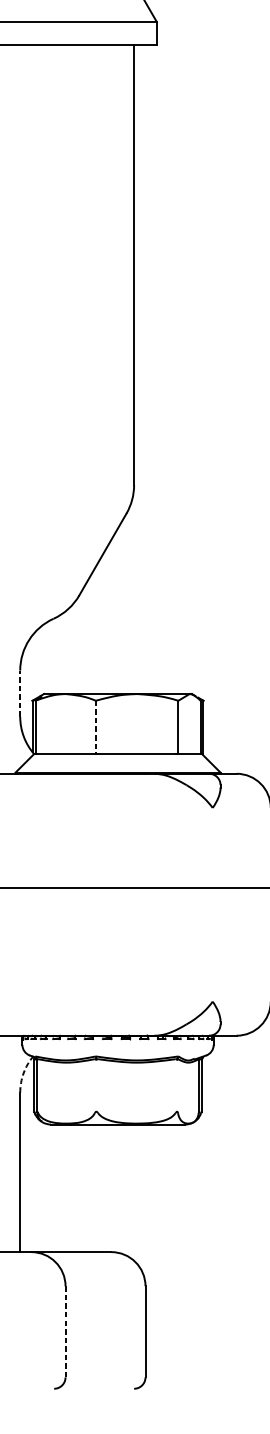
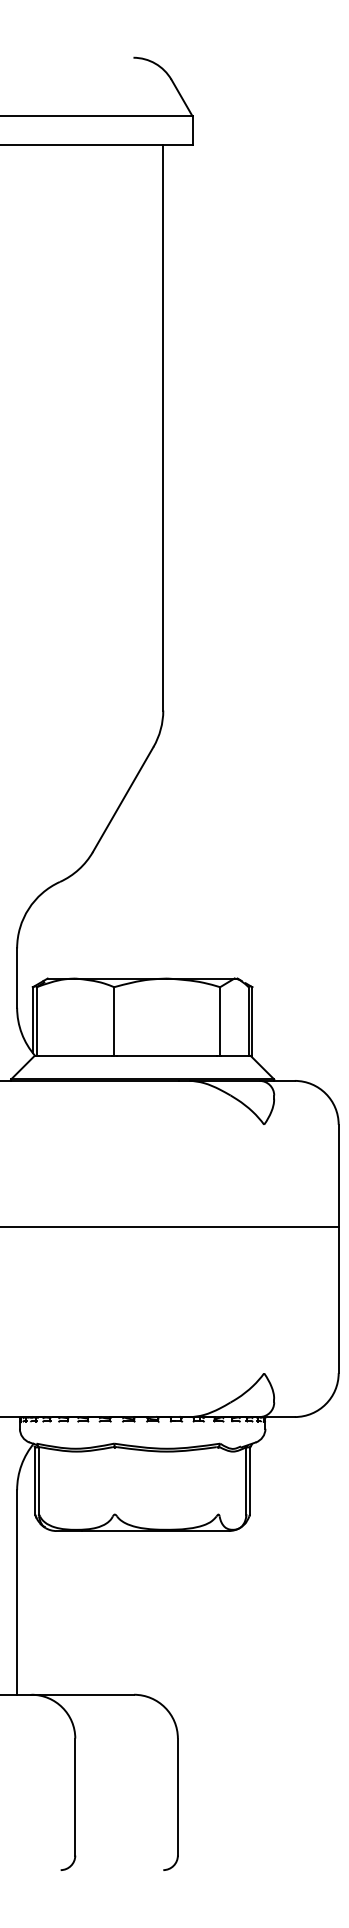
line: (20, 693) -> (17, 978), dashed -> solid
line: (96, 728) -> (114, 1022), dashed -> solid
arc: (23, 1073) -> (21, 1465), dashed -> solid
line: (65, 1332) -> (75, 1797), dashed -> solid

